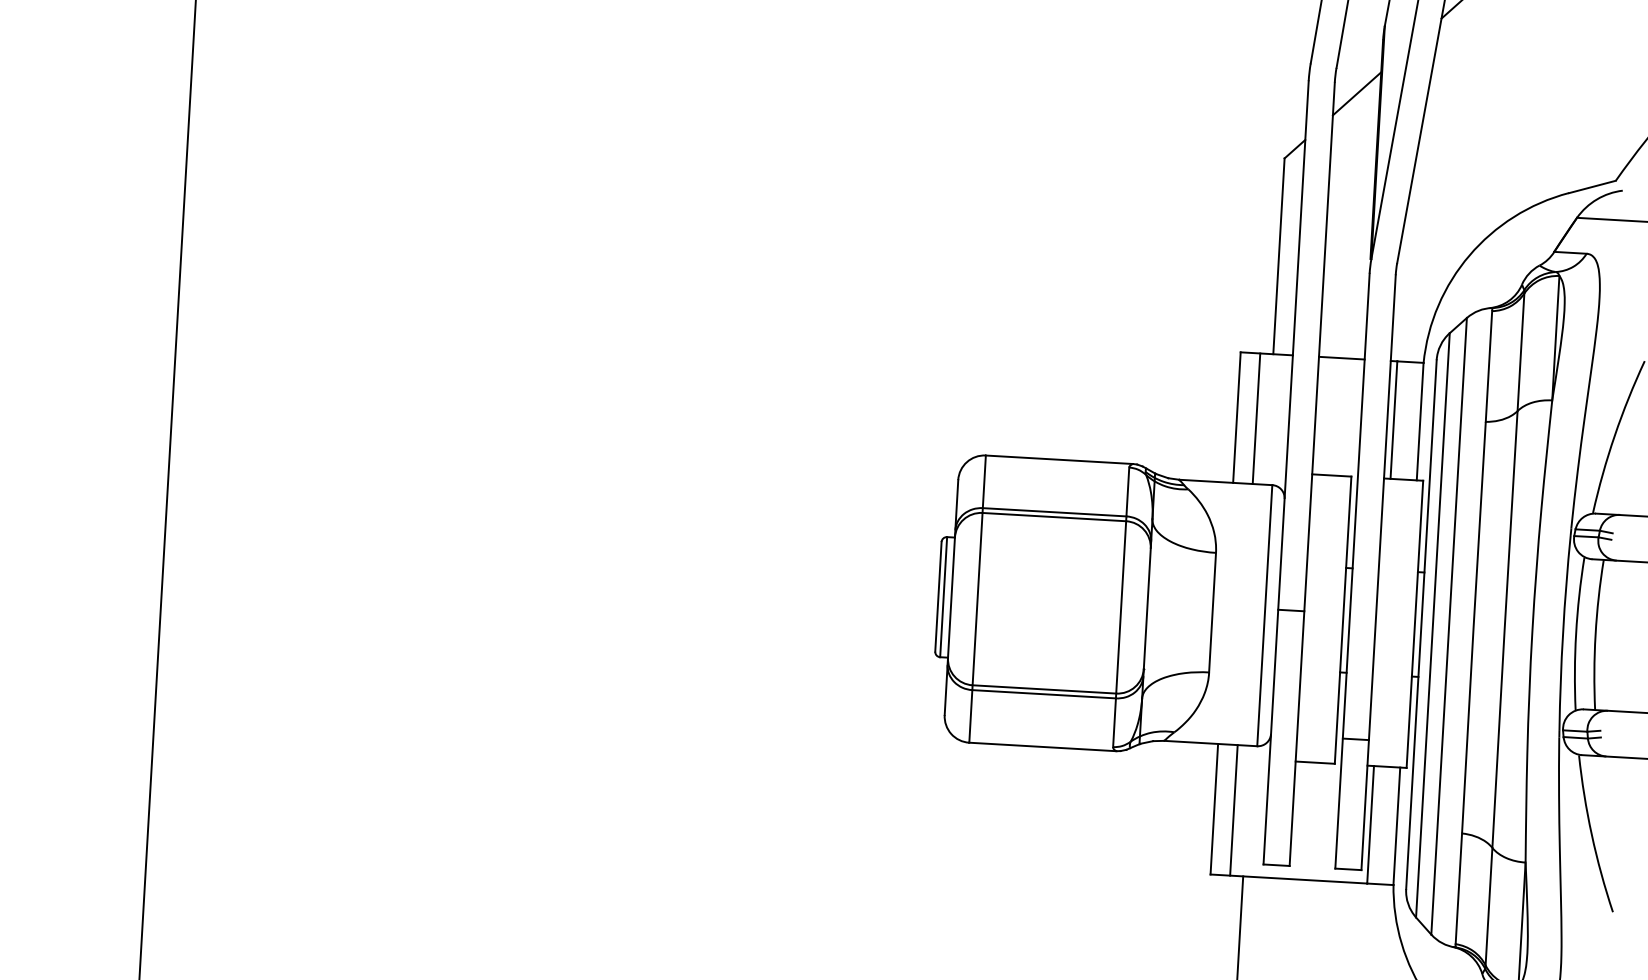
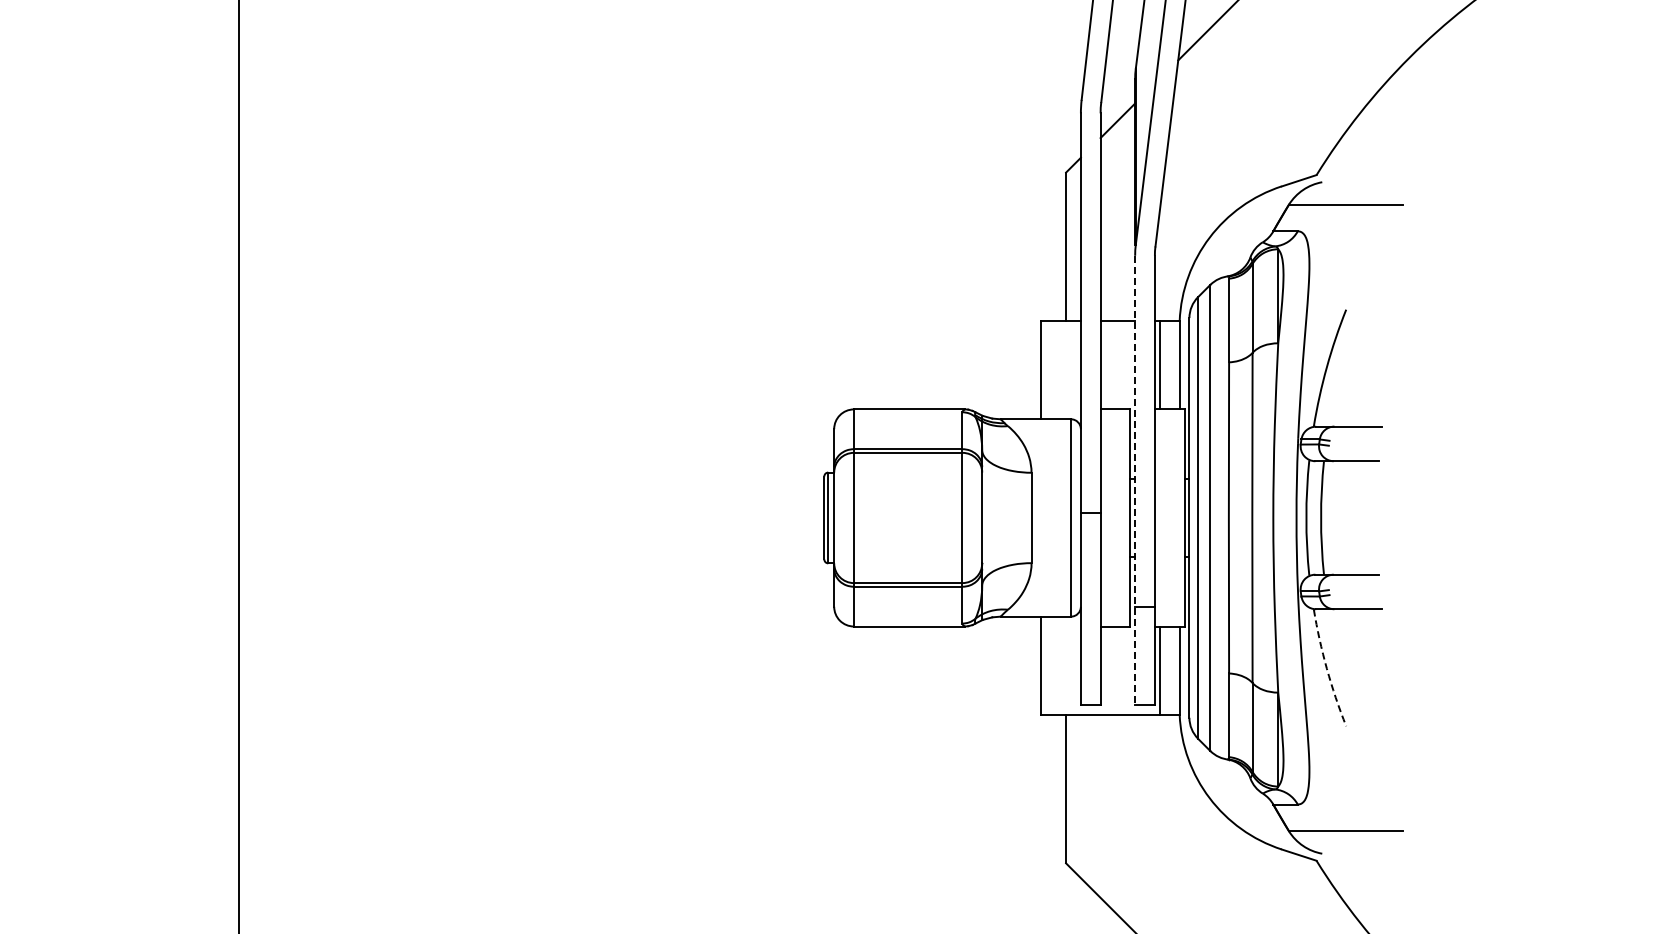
line: (1256, 418) -> (1056, 369), removed
line: (1352, 571) -> (1135, 480), solid -> dashed
line: (1234, 809) -> (1056, 665), removed
arc: (1591, 834) -> (1326, 668), solid -> dashed

